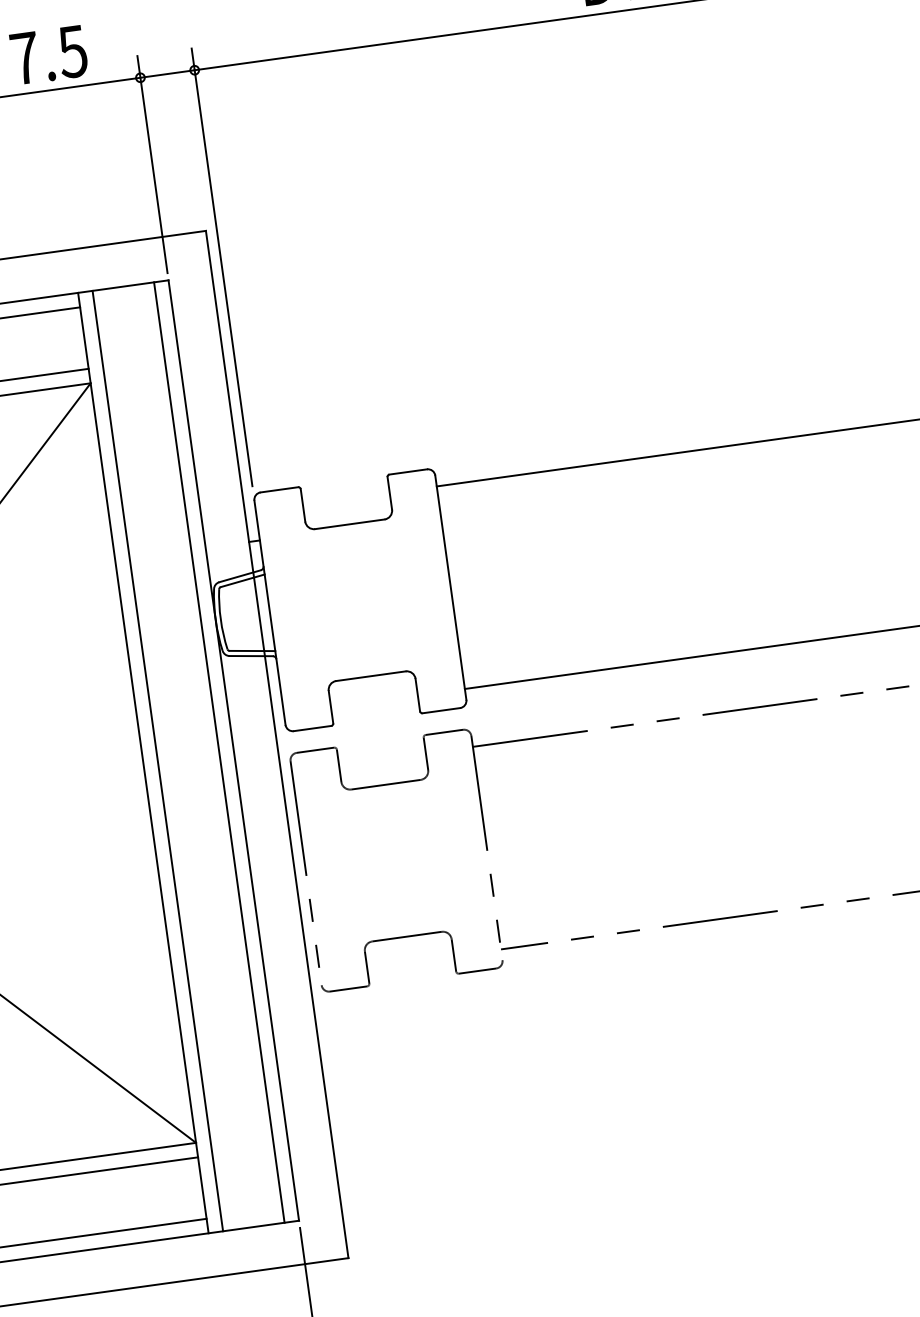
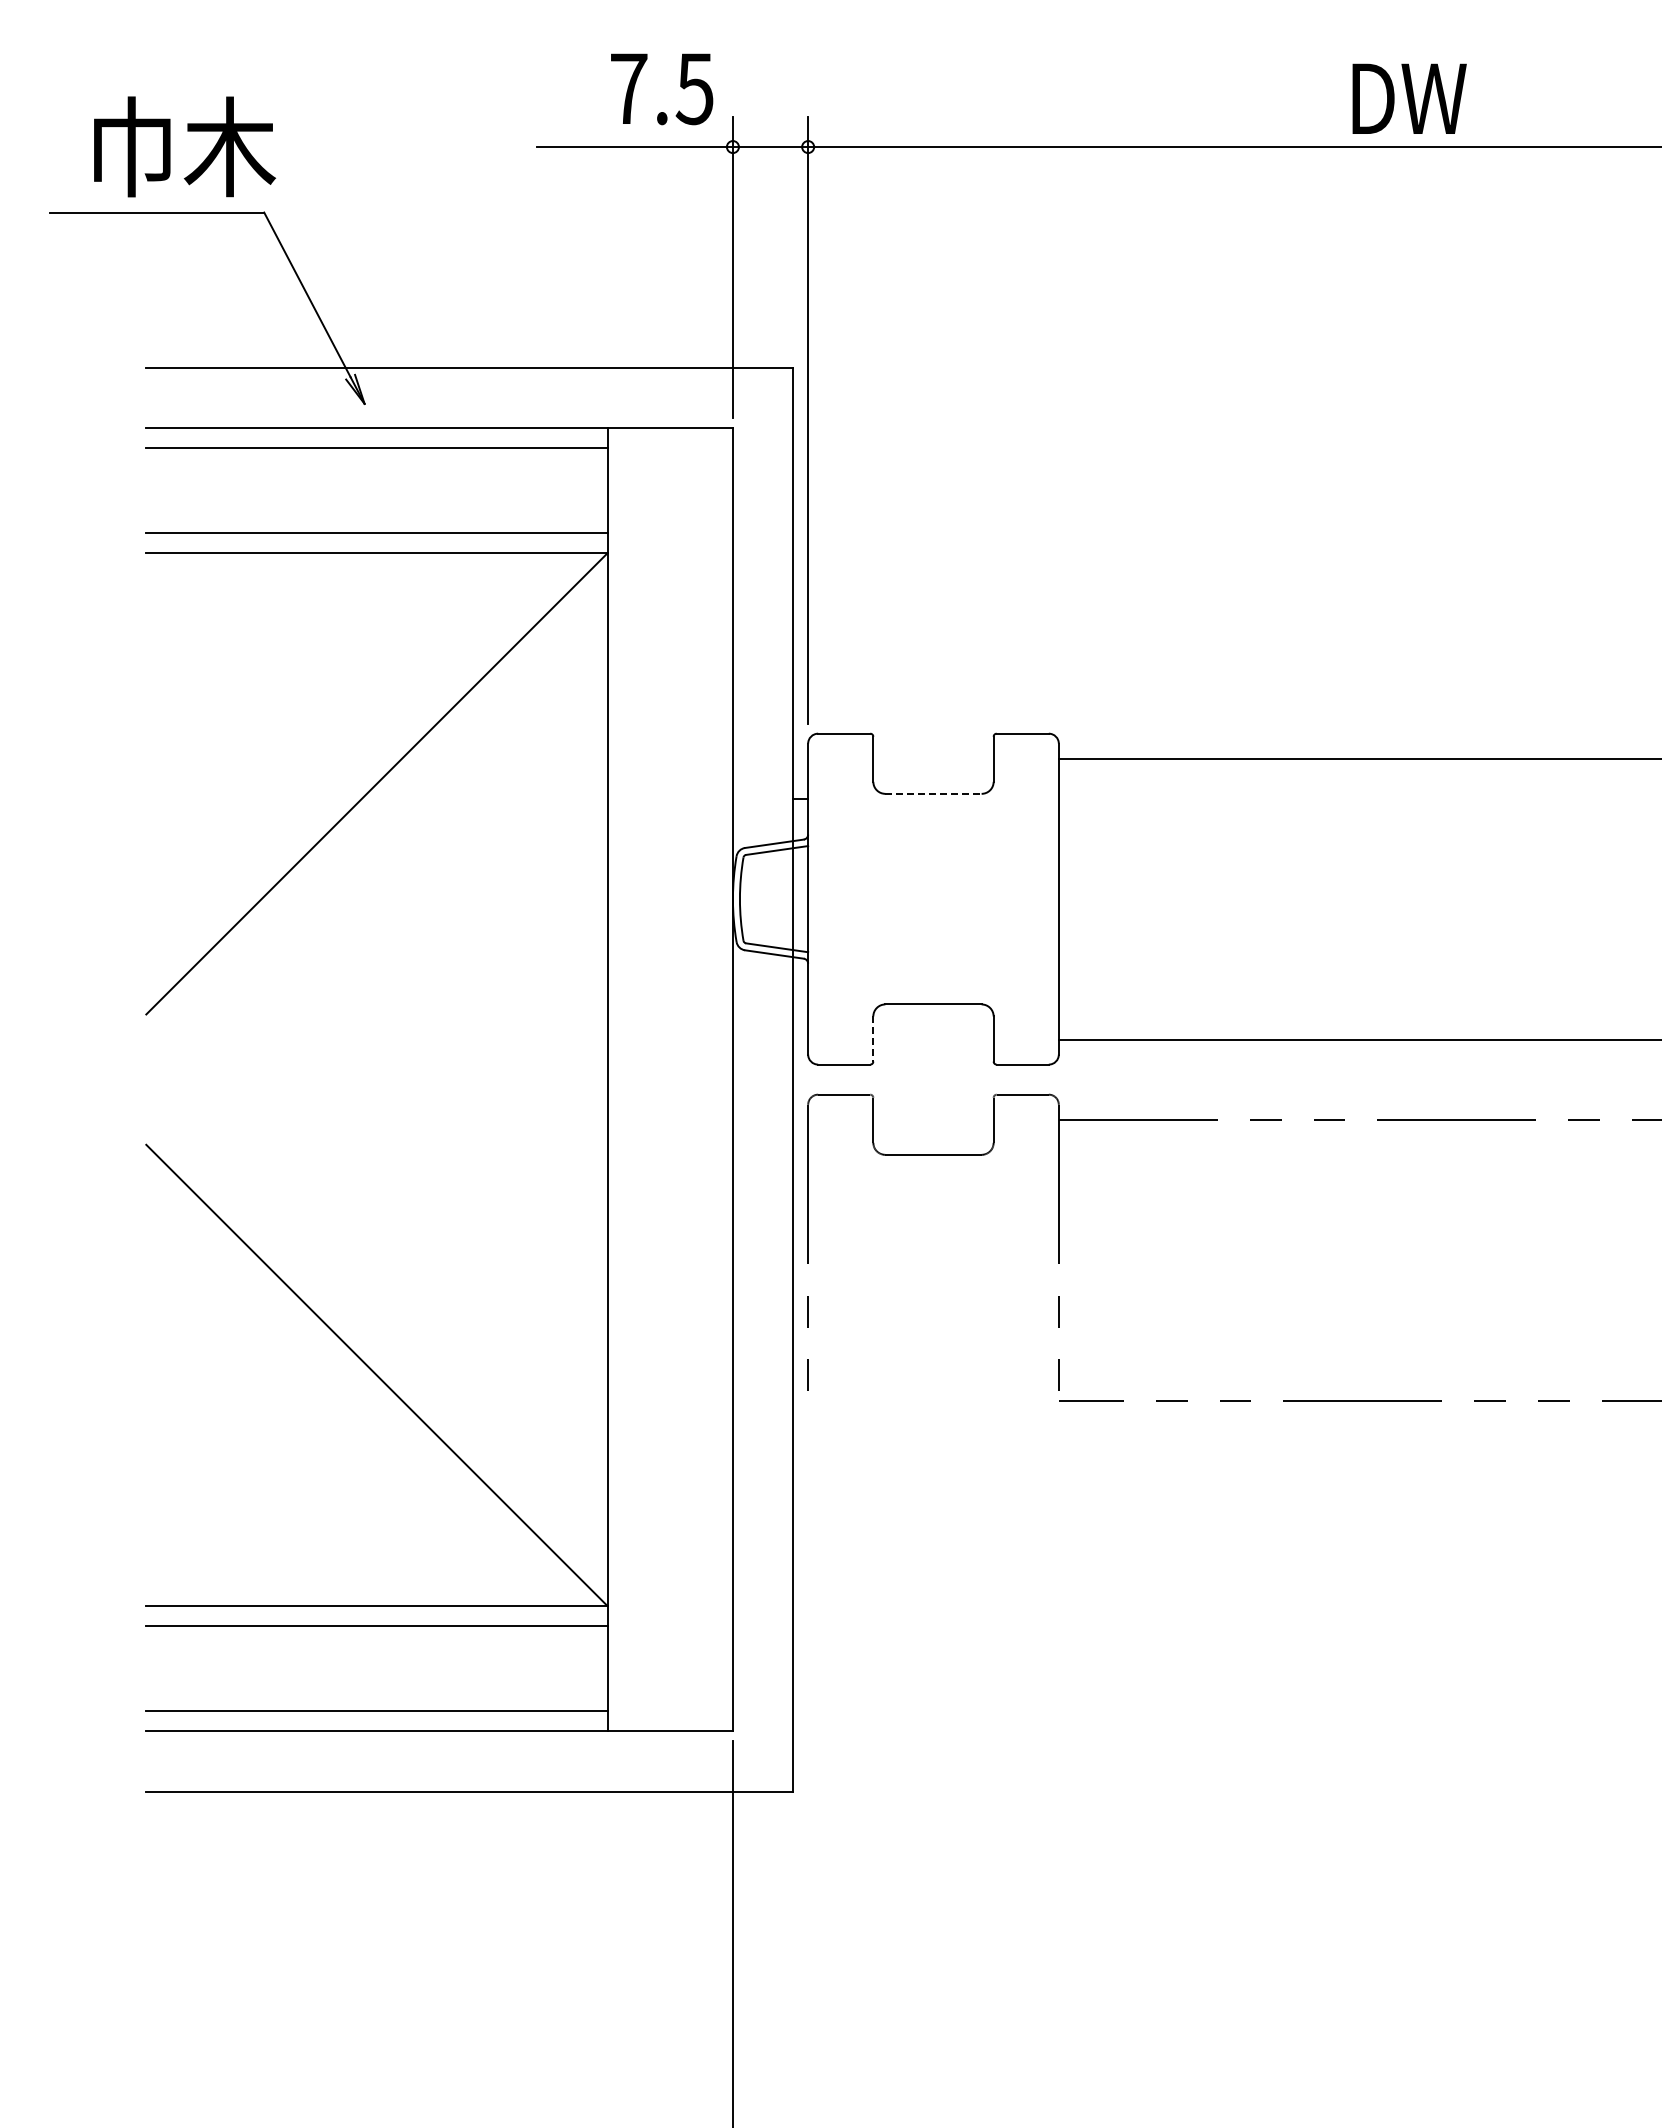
text: (49, 55) -> (662, 89), moved
line: (349, 524) -> (933, 793), solid -> dashed
line: (331, 707) -> (873, 1039), solid -> dashed
line: (219, 752) -> (712, 1079), removed
line: (157, 760) -> (627, 1079), removed
part: (407, 936) -> (933, 1365), removed

